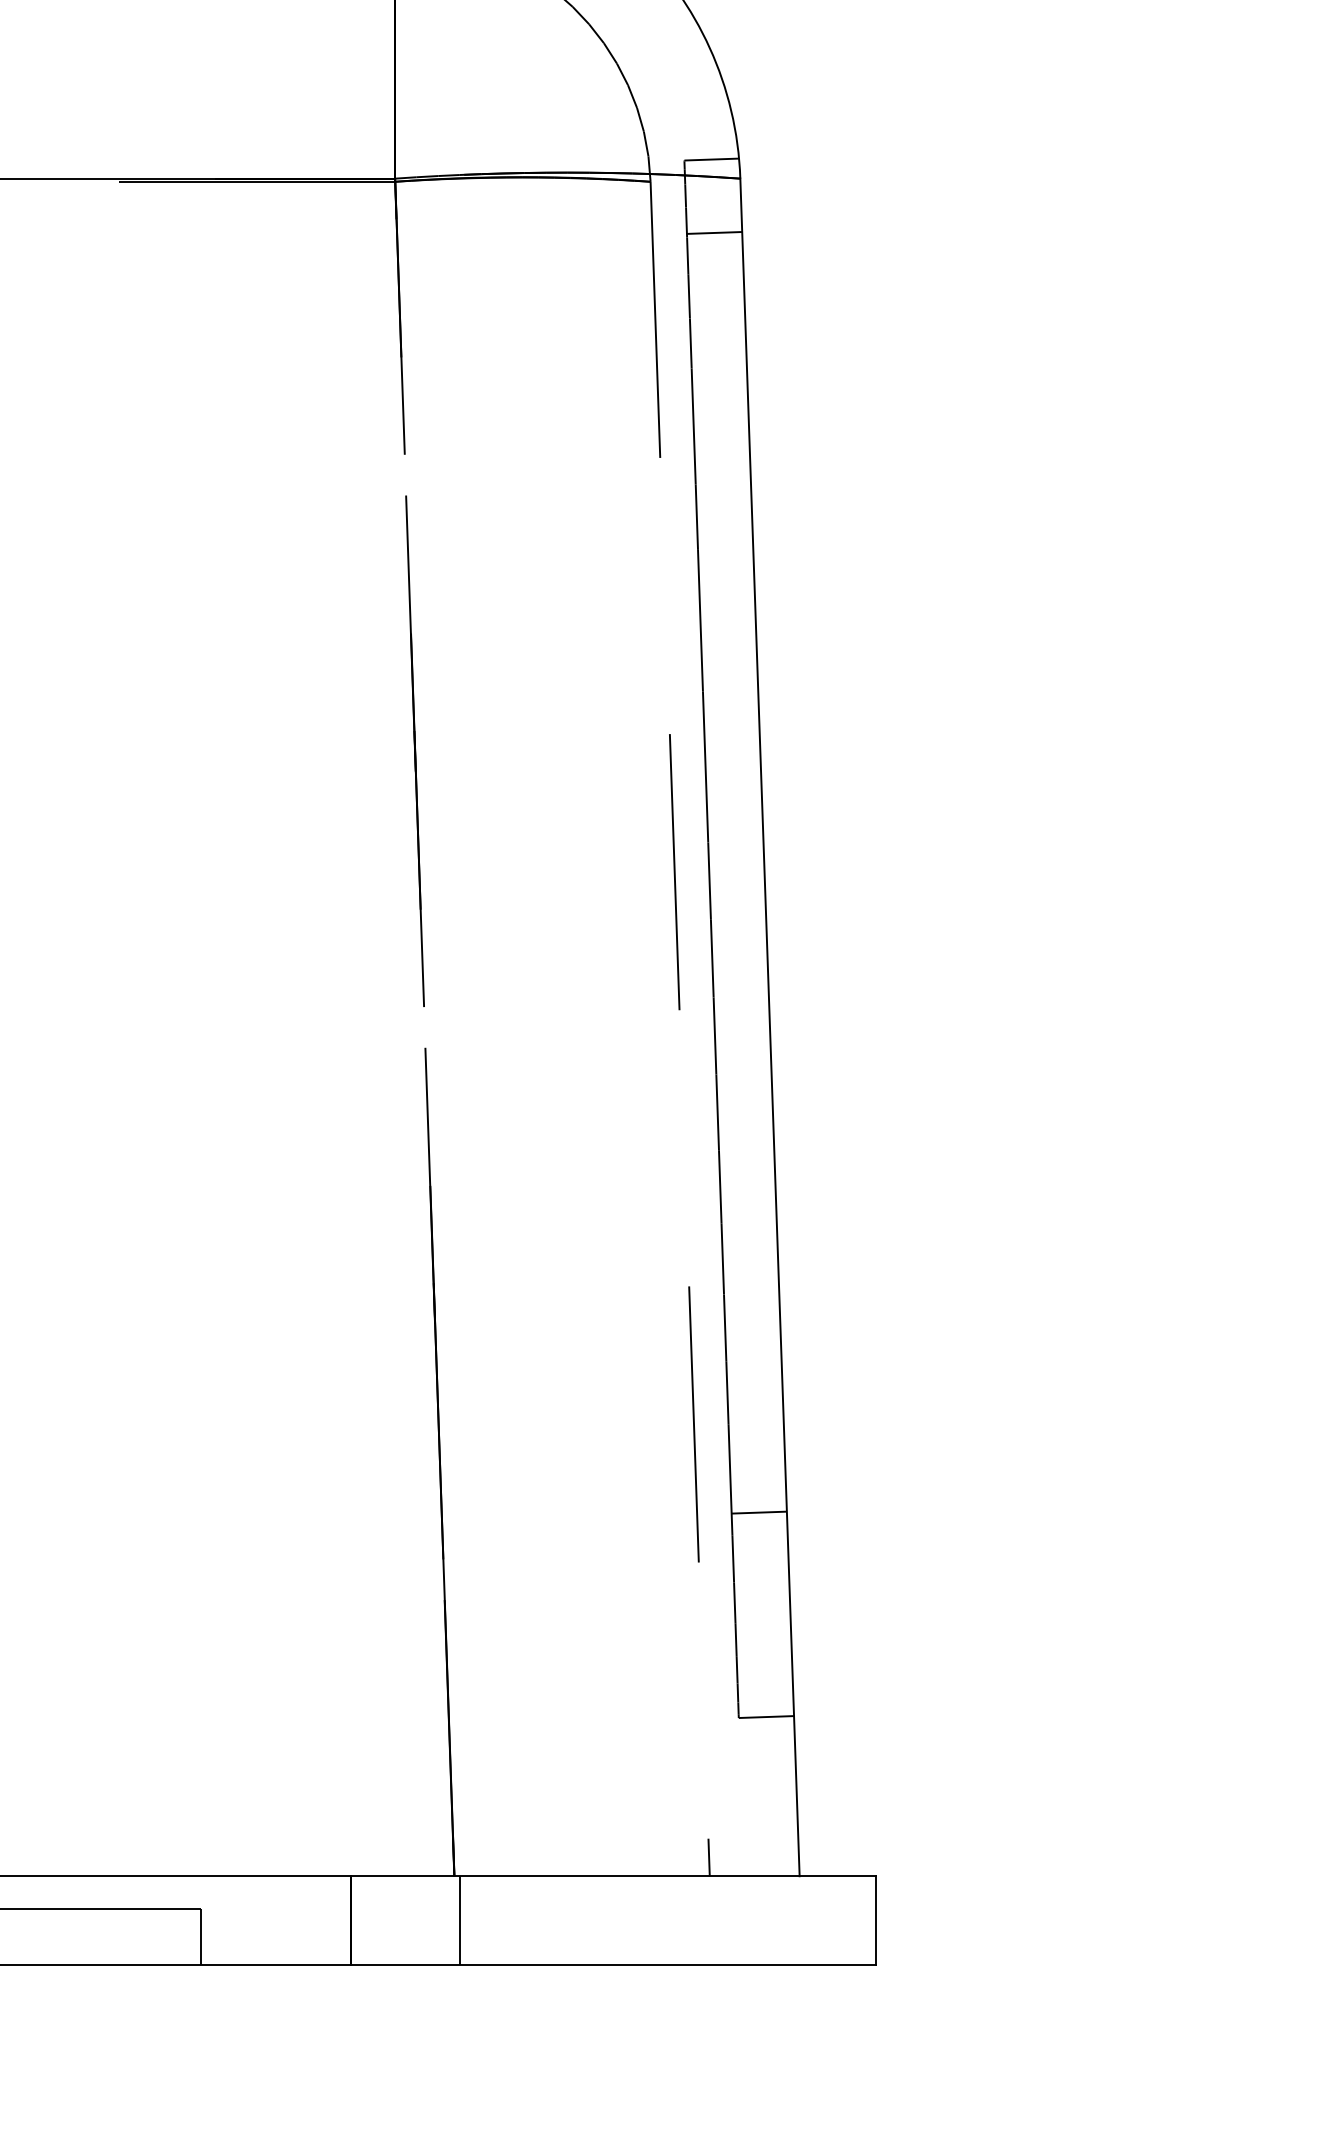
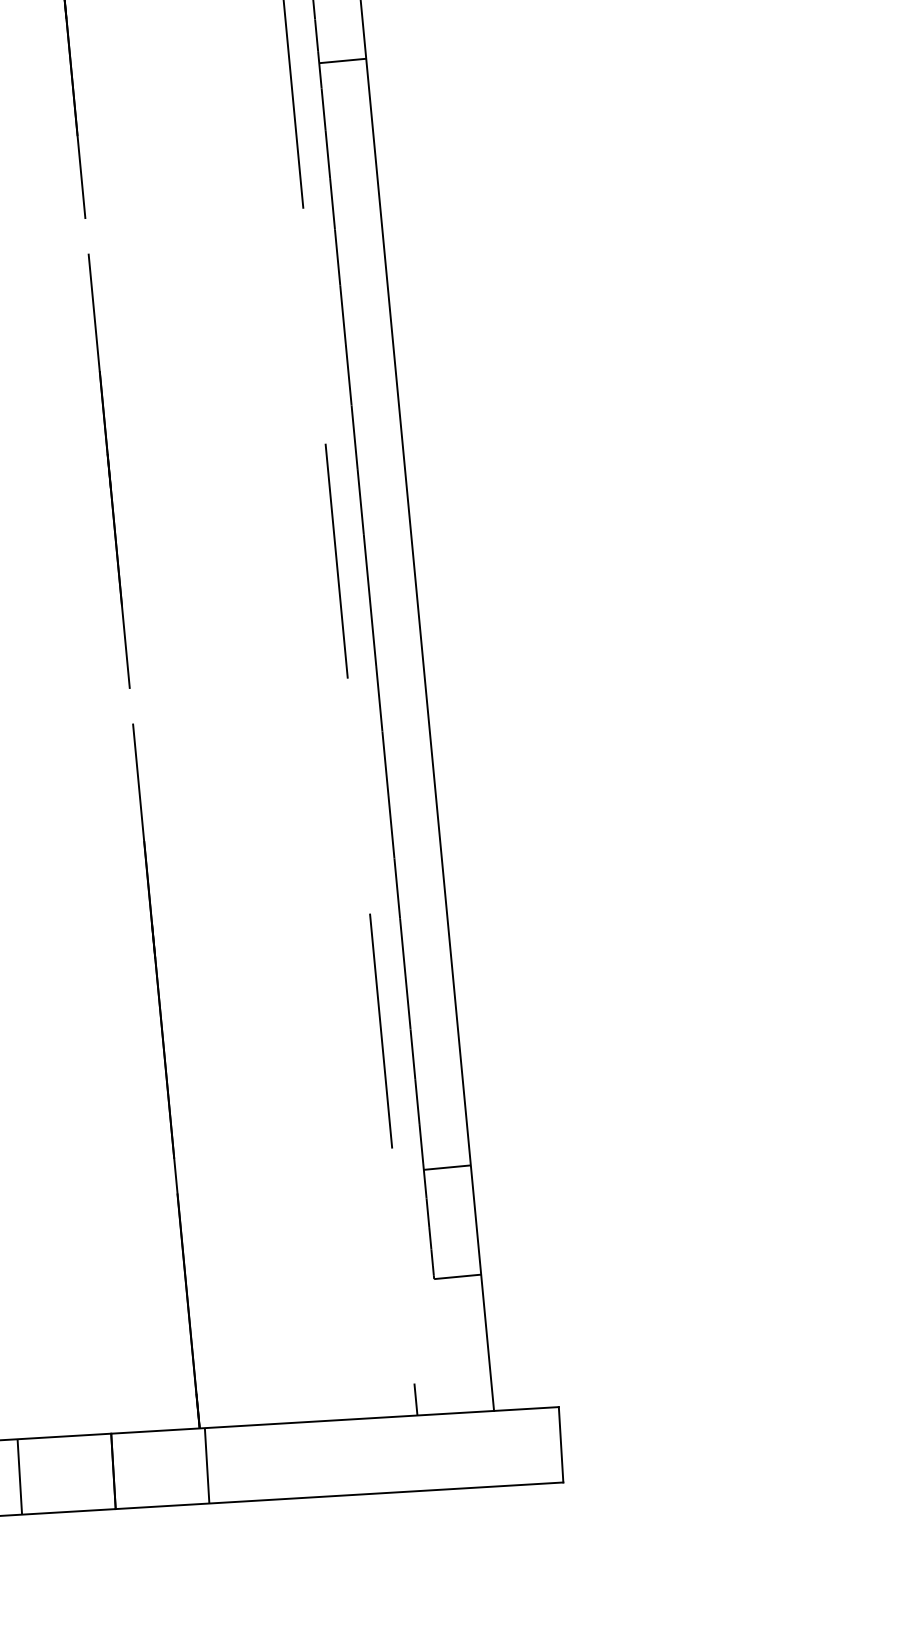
line: (714, 232) -> (342, 60), moved
line: (758, 1512) -> (446, 1167), moved
line: (240, 1920) -> (19, 1476), added

